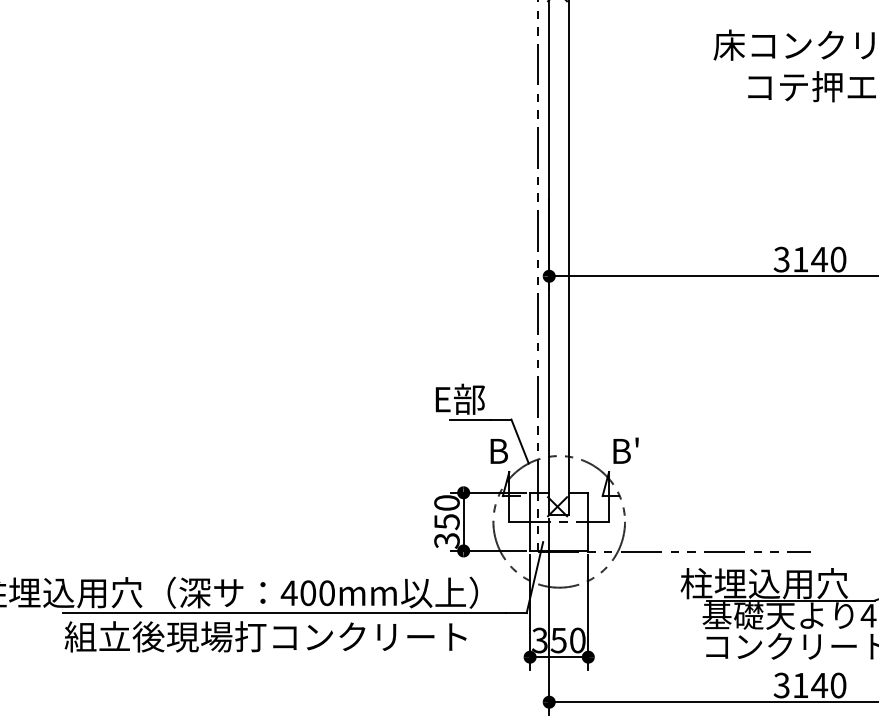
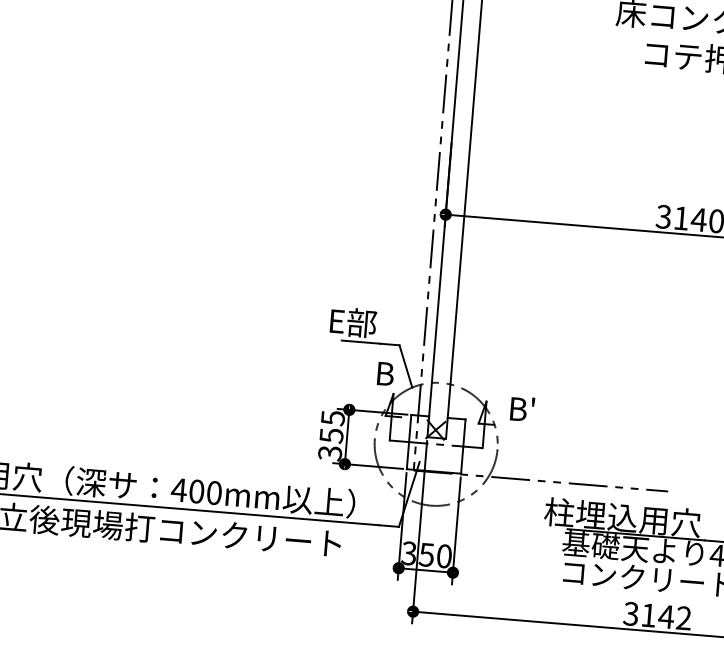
text: (625, 450) -> (521, 408), moved
text: (446, 503) -> (332, 418), 350 -> 355
text: (838, 685) -> (683, 618), 3140 -> 3142

